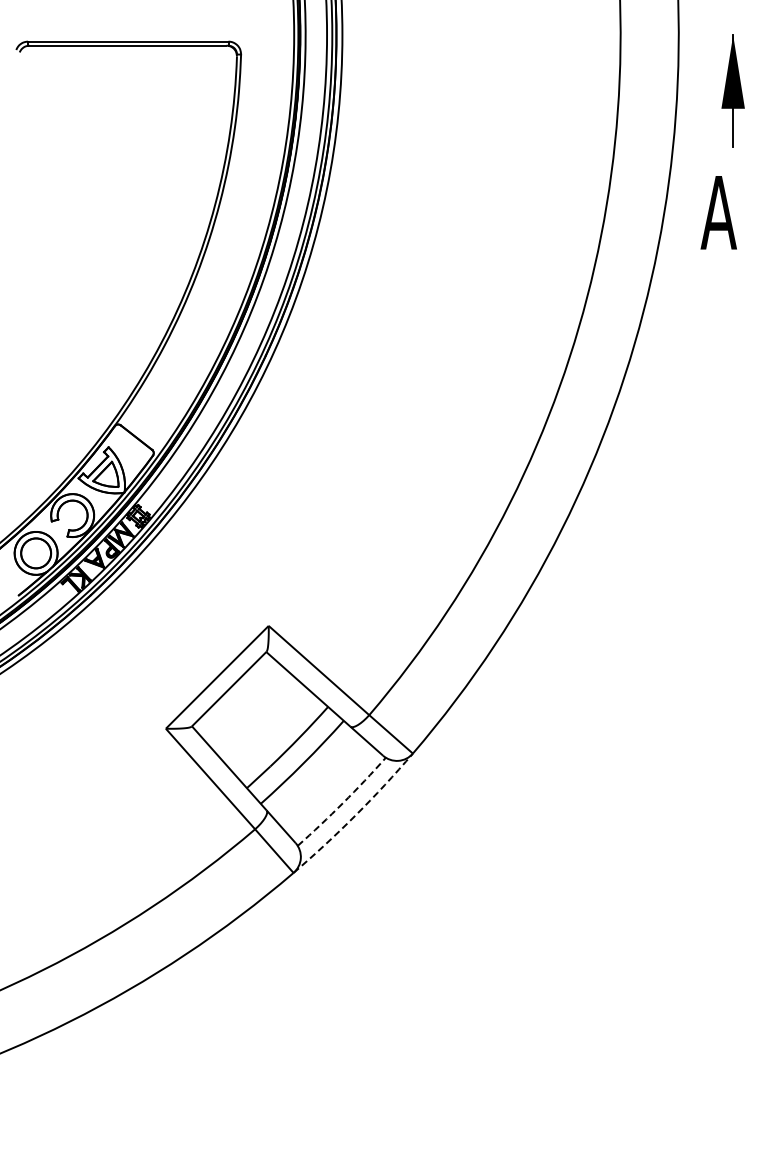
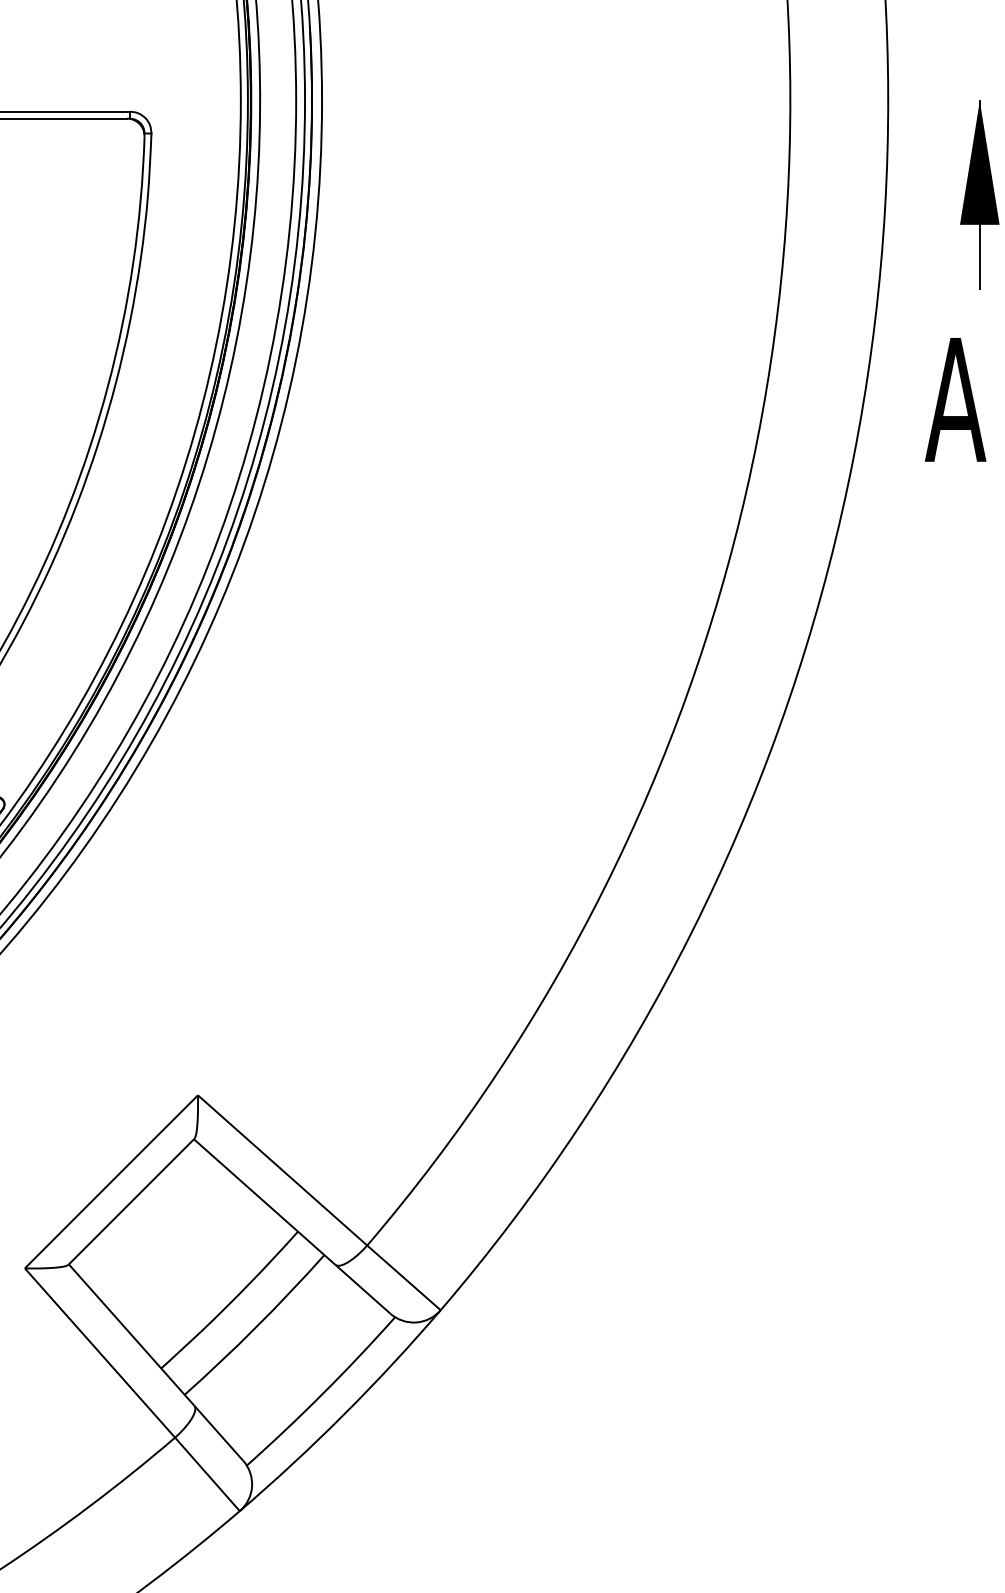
arc: (343, 803) -> (323, 1394), dashed -> solid
arc: (355, 815) -> (344, 1414), dashed -> solid

